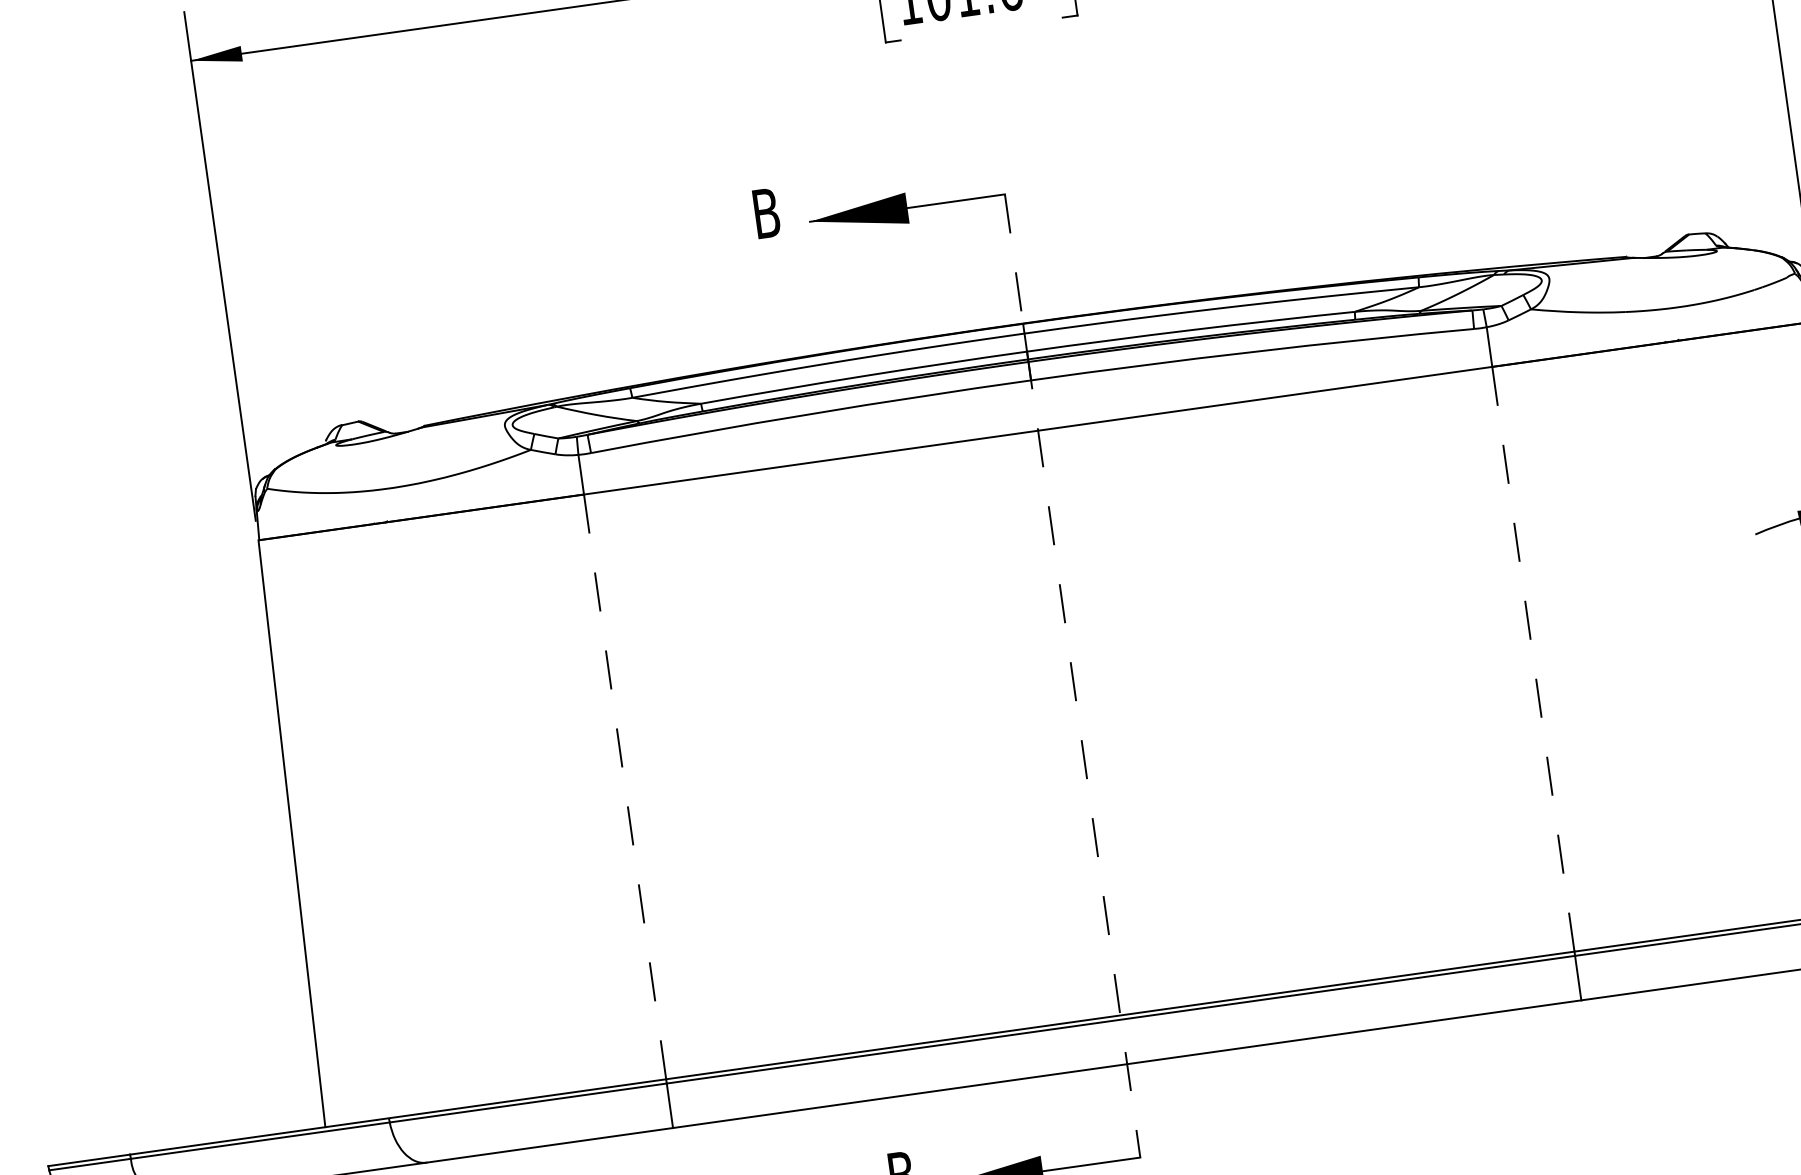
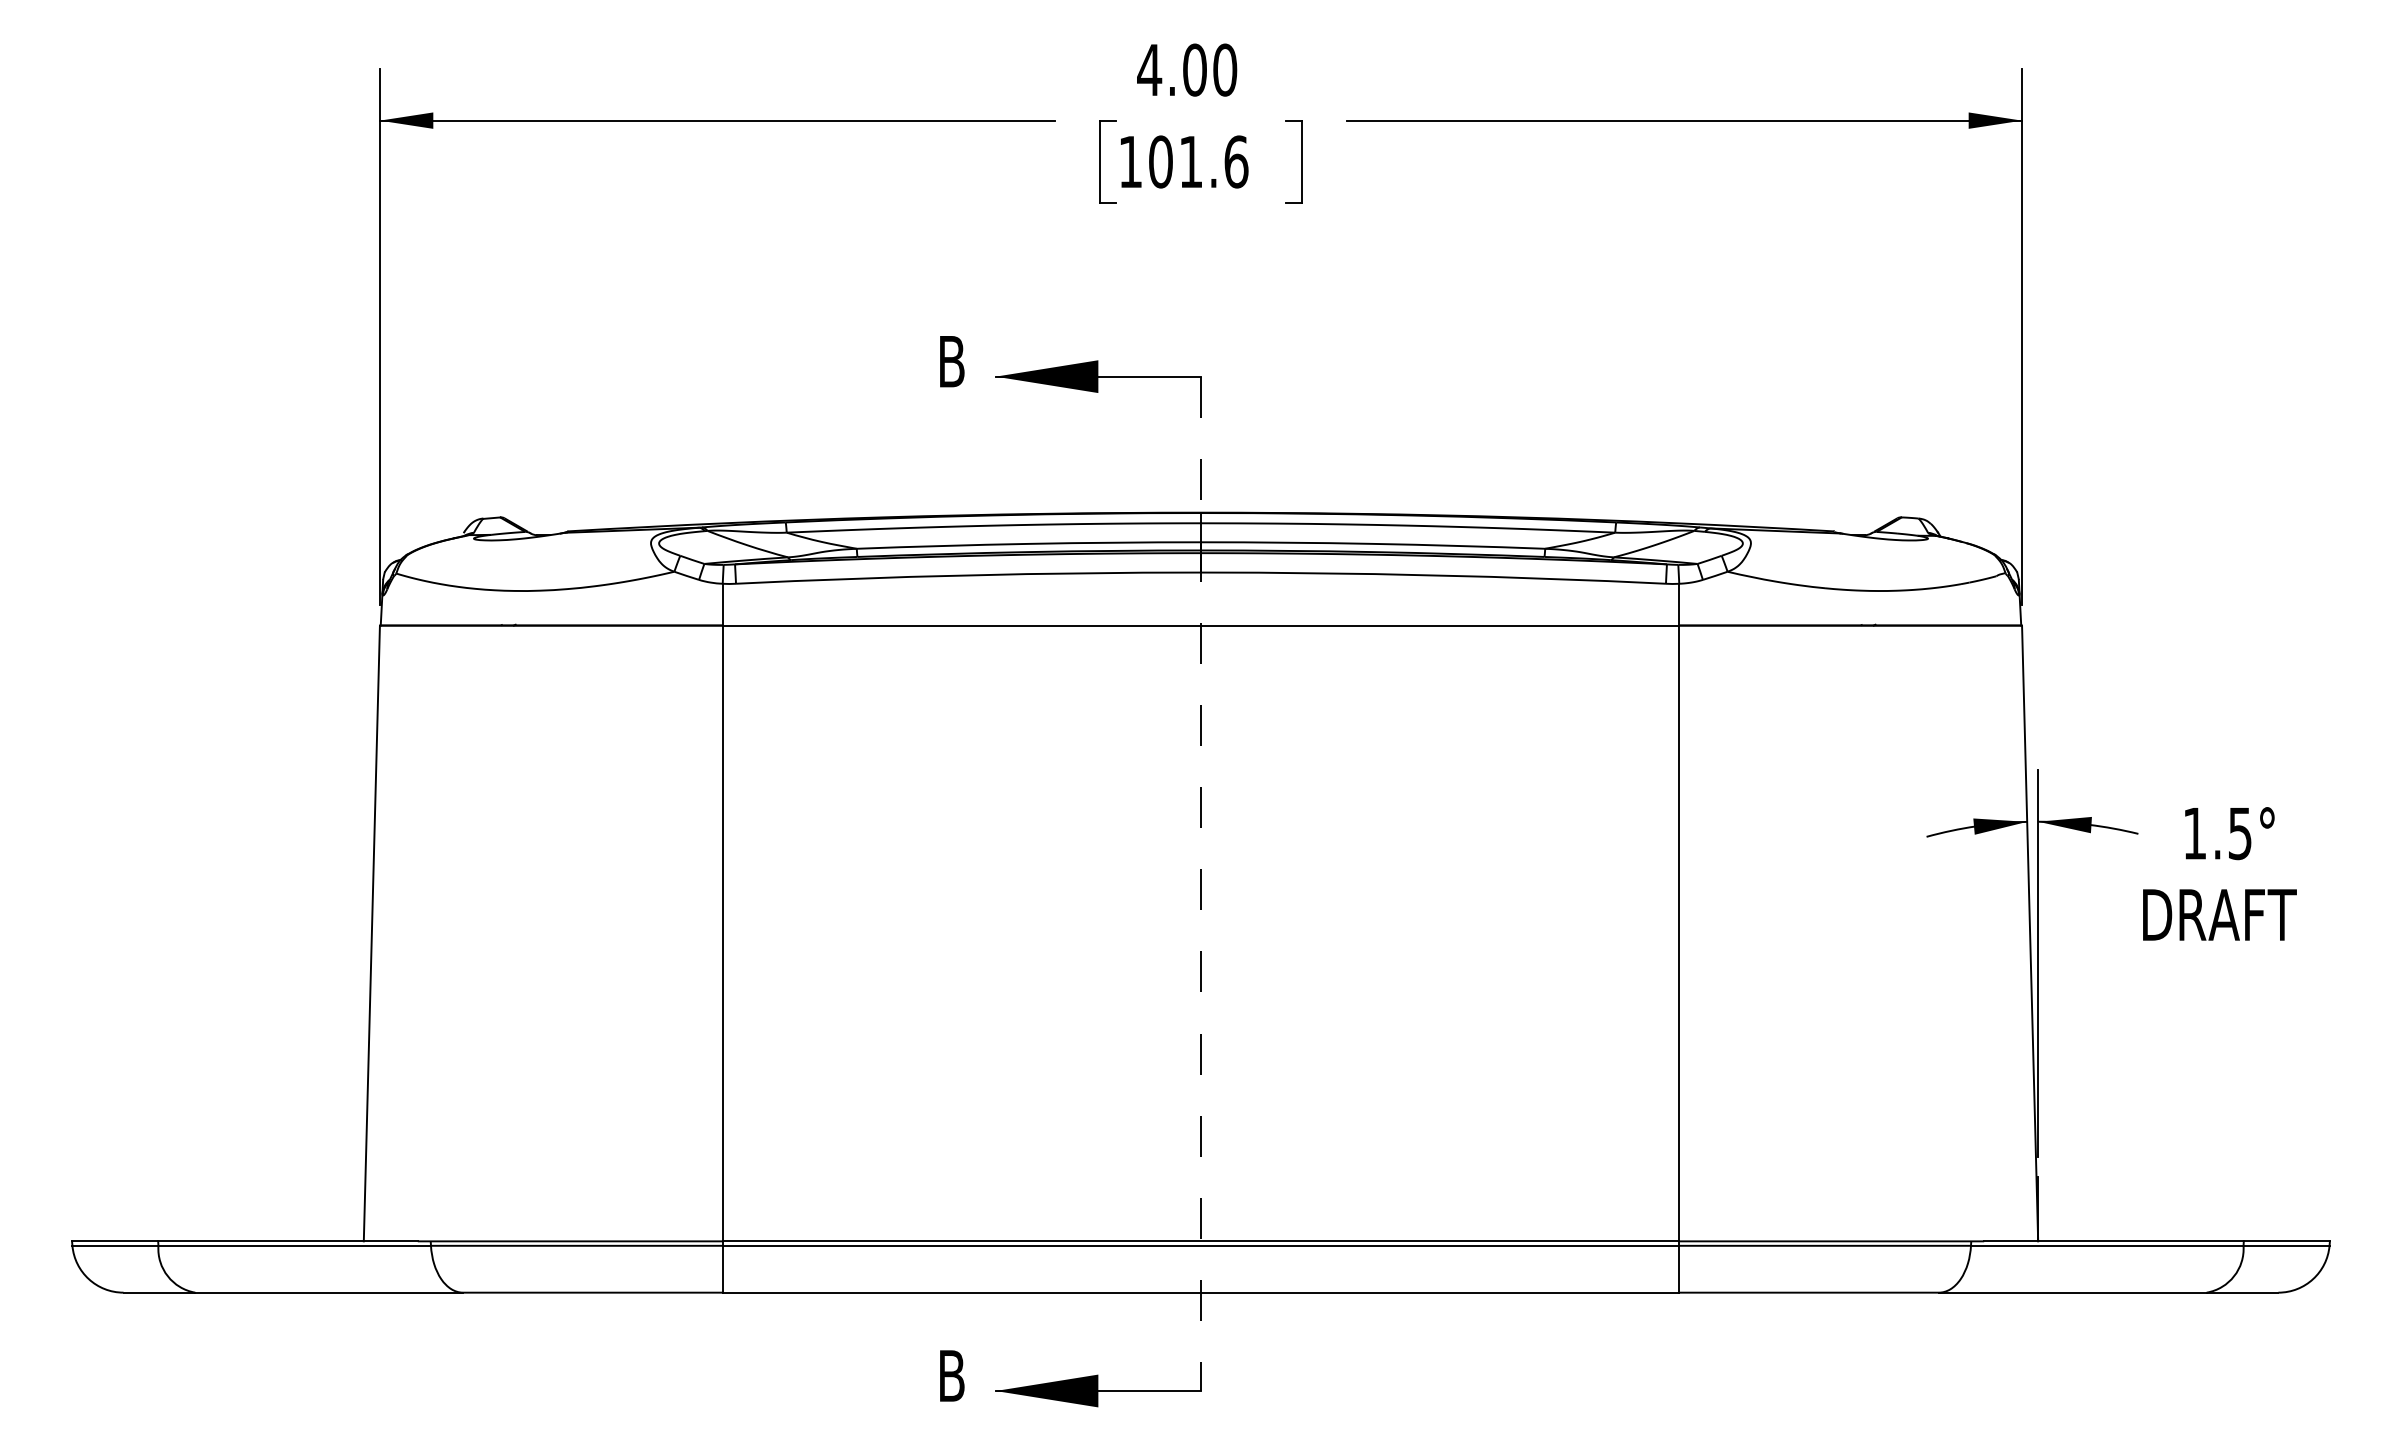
line: (1533, 659) -> (1679, 933), dashed -> solid
line: (624, 786) -> (722, 933), dashed -> solid

